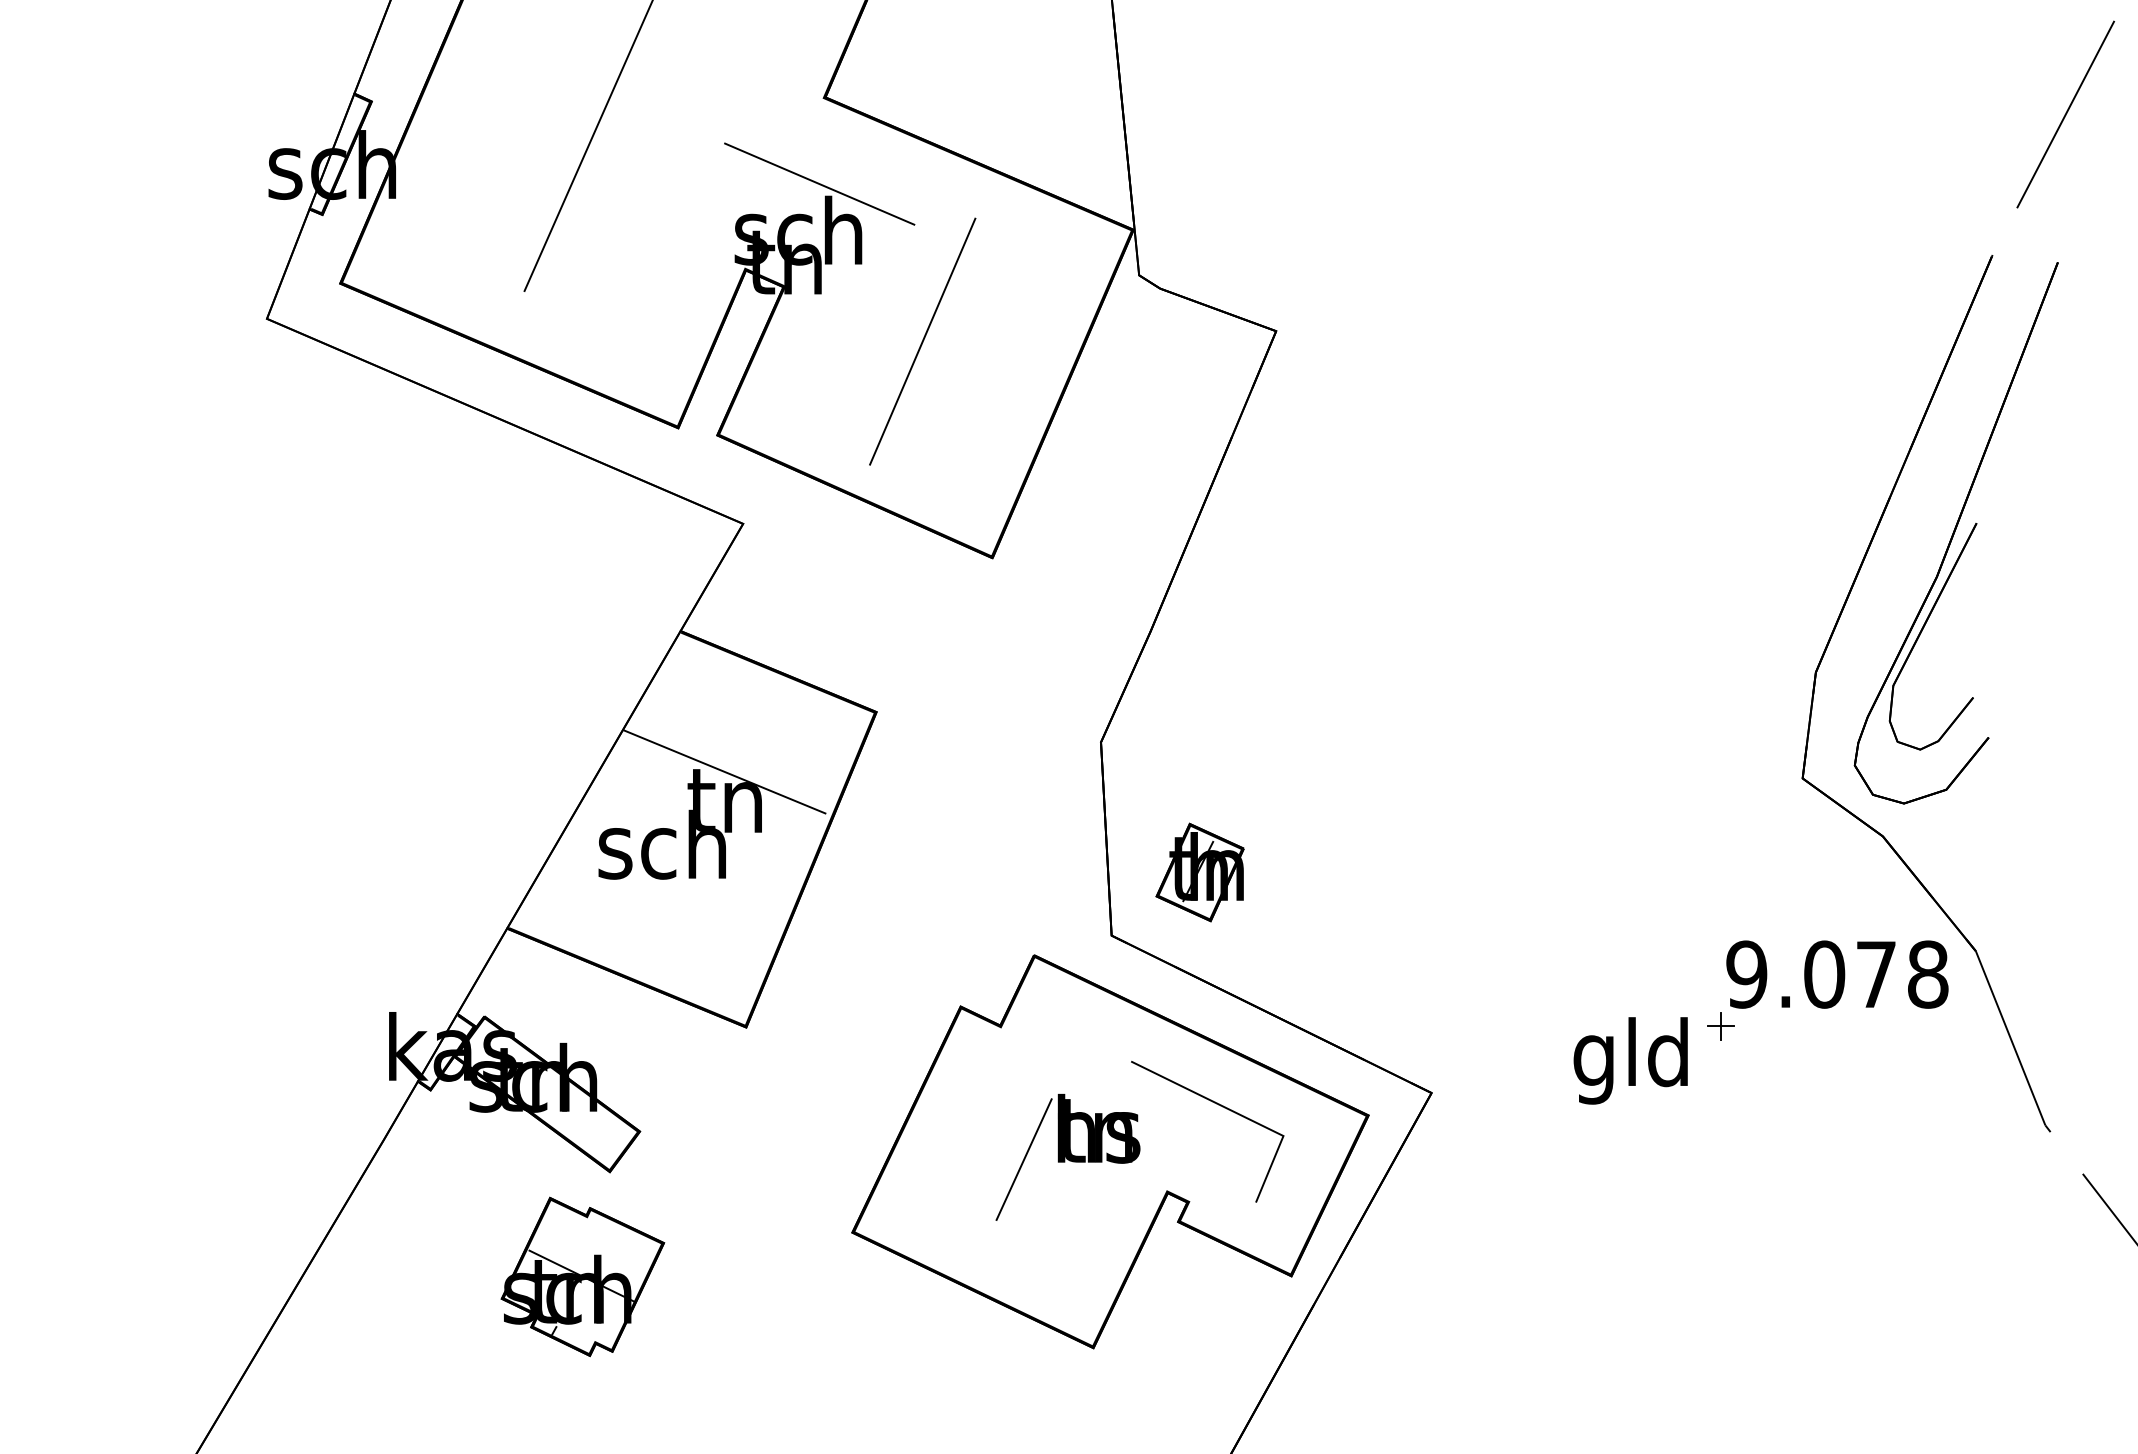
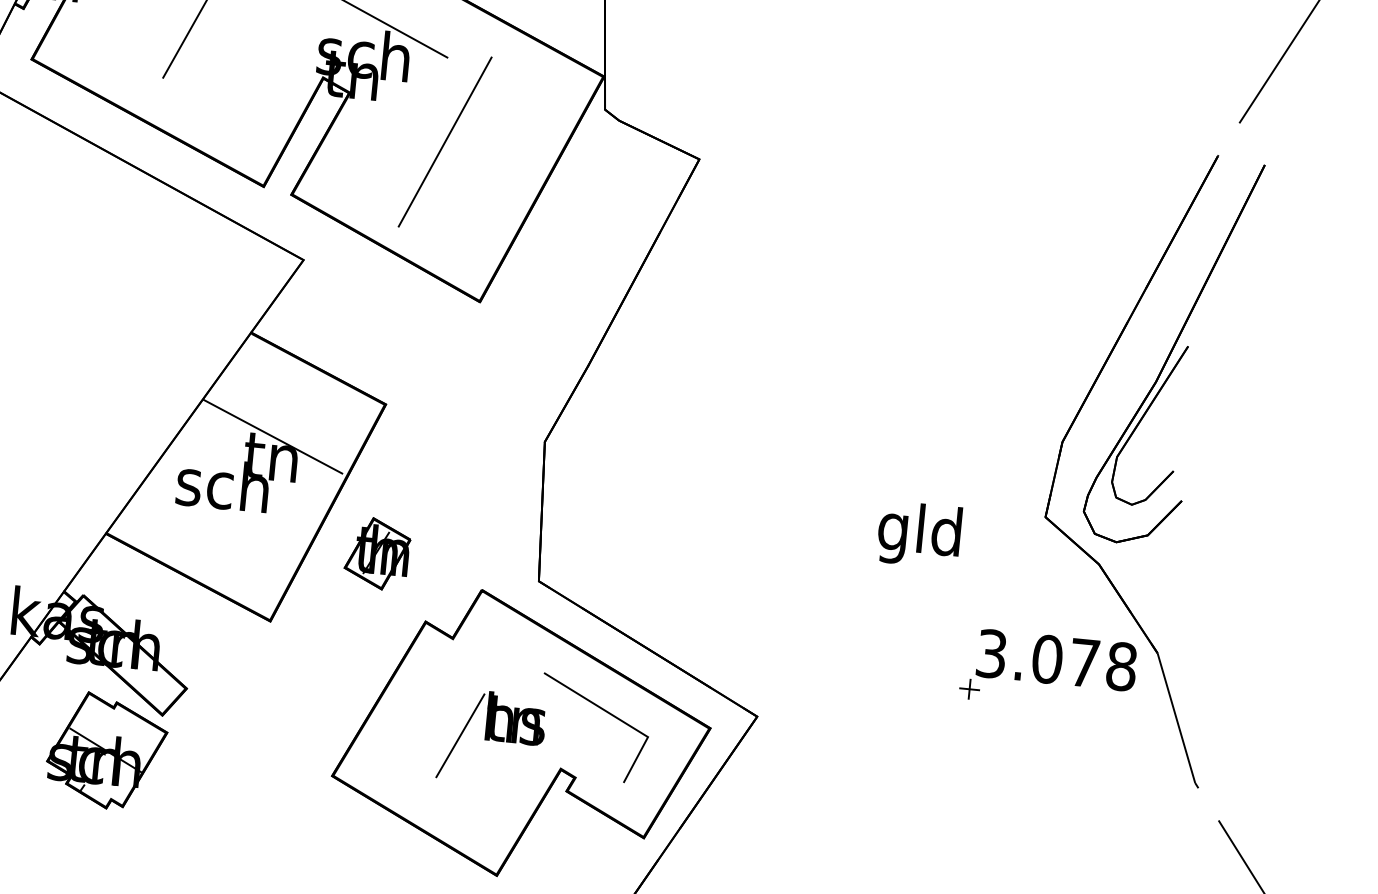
part: (1199, 872) -> (377, 553), moved
text: (1746, 974) -> (991, 653), 9.078 -> 3.078
text: (1630, 1060) -> (919, 534), moved
part: (582, 1276) -> (106, 750), moved

